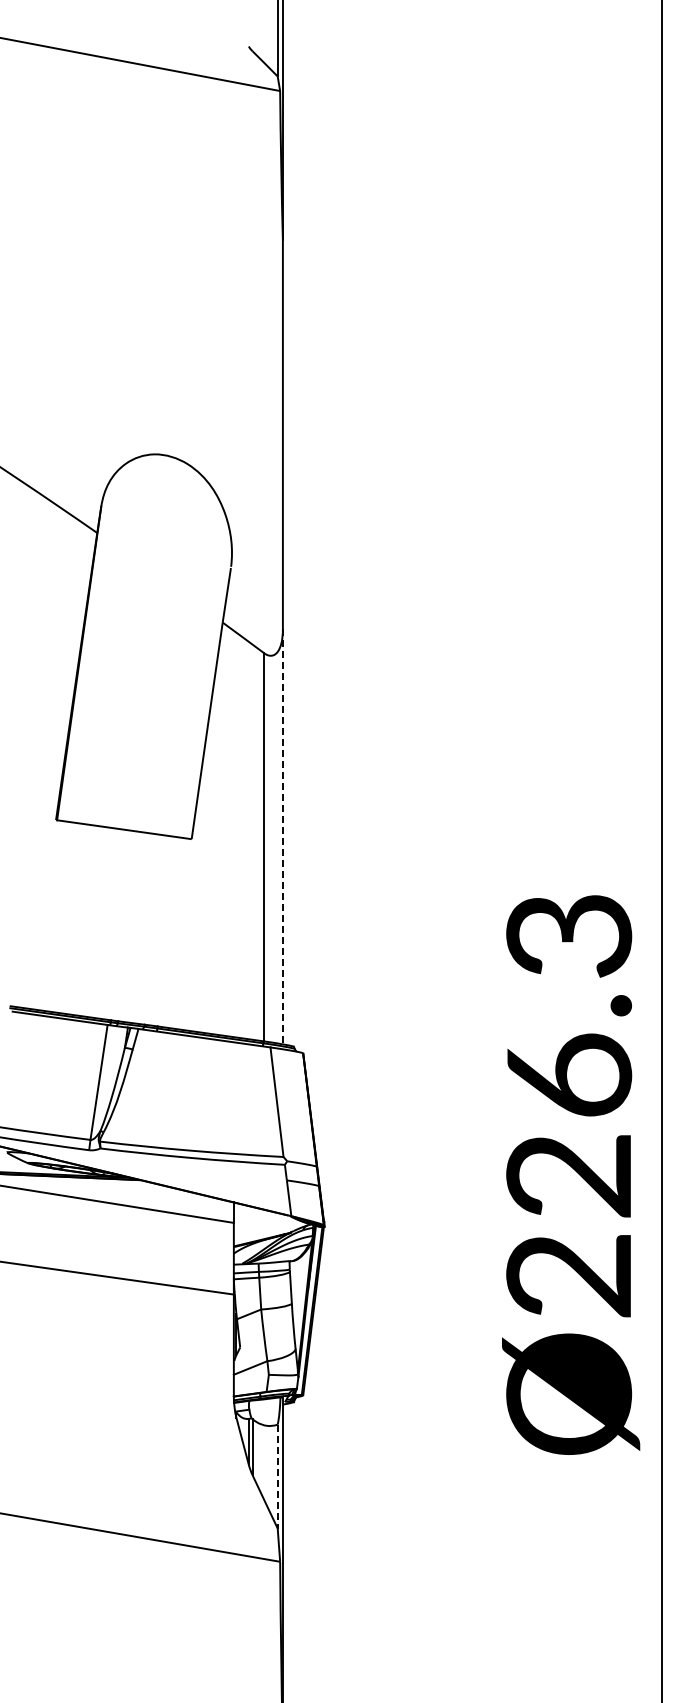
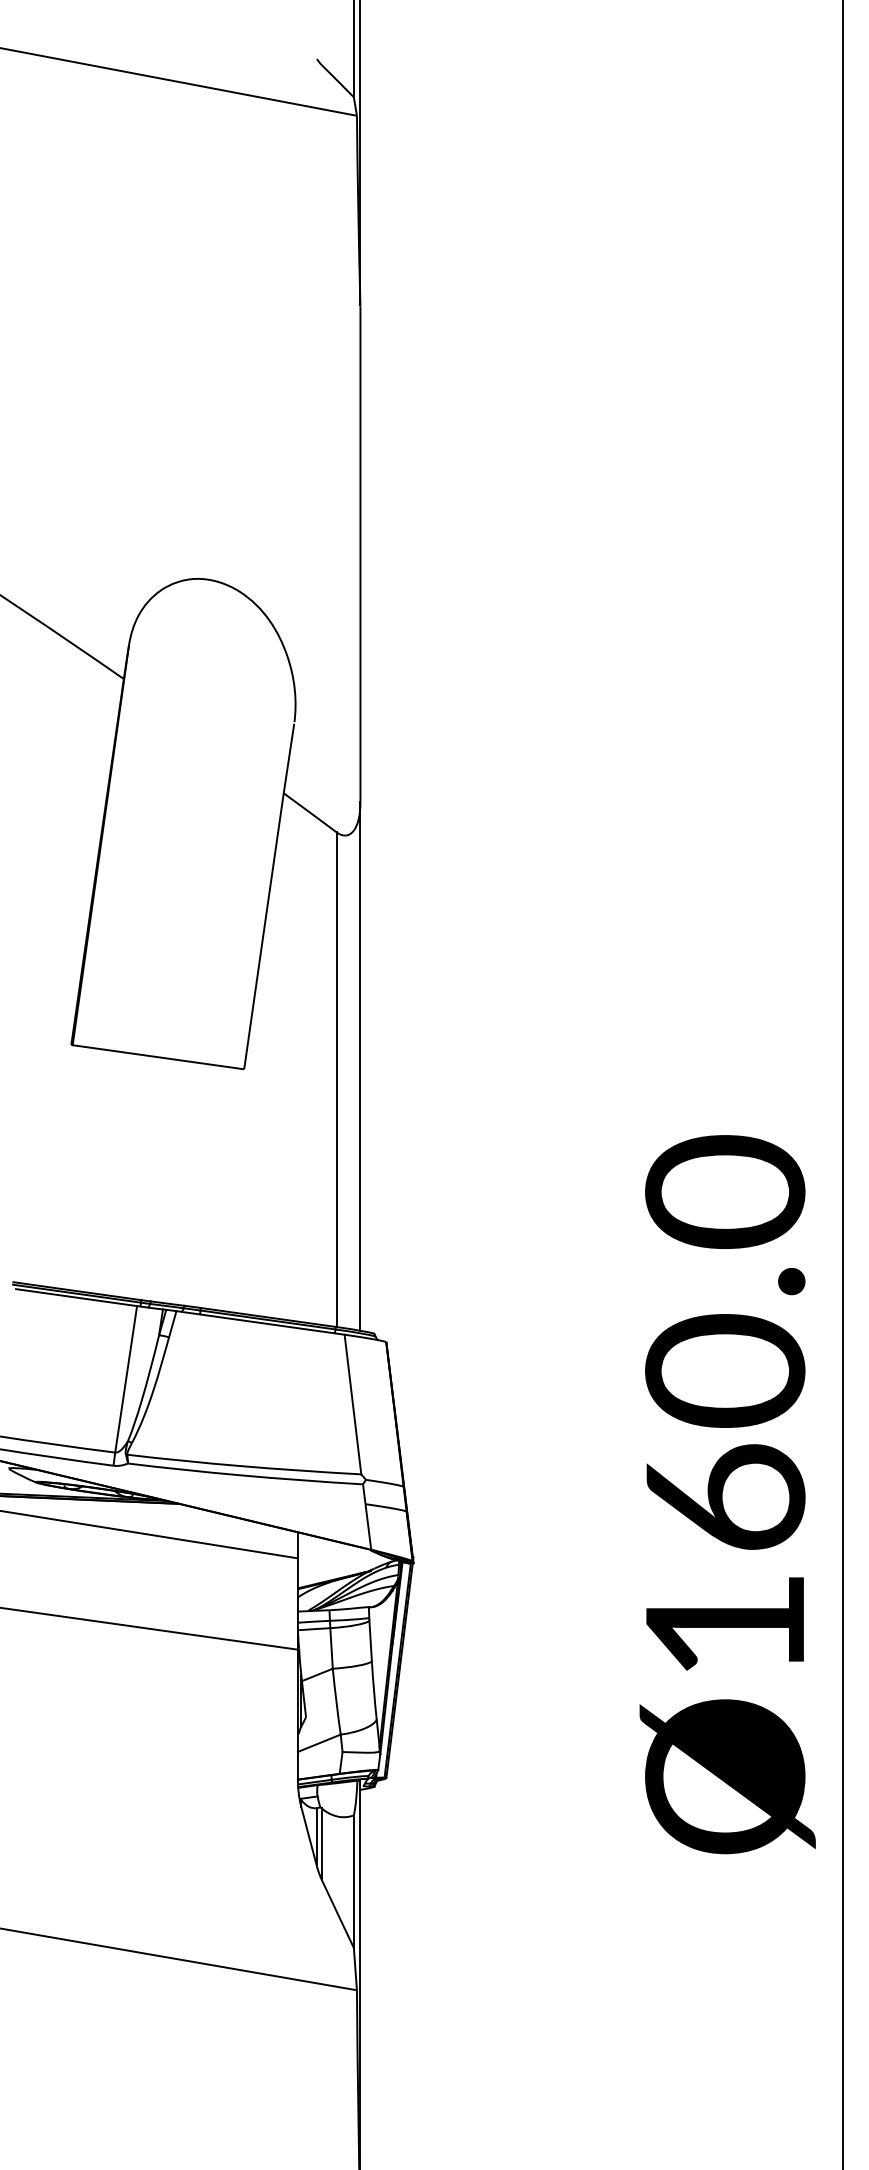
line: (282, 837) -> (359, 1067), dashed -> solid
text: (569, 1103) -> (725, 1406), Ø226.3 -> Ø160.0
line: (277, 1476) -> (353, 1881), dashed -> solid

